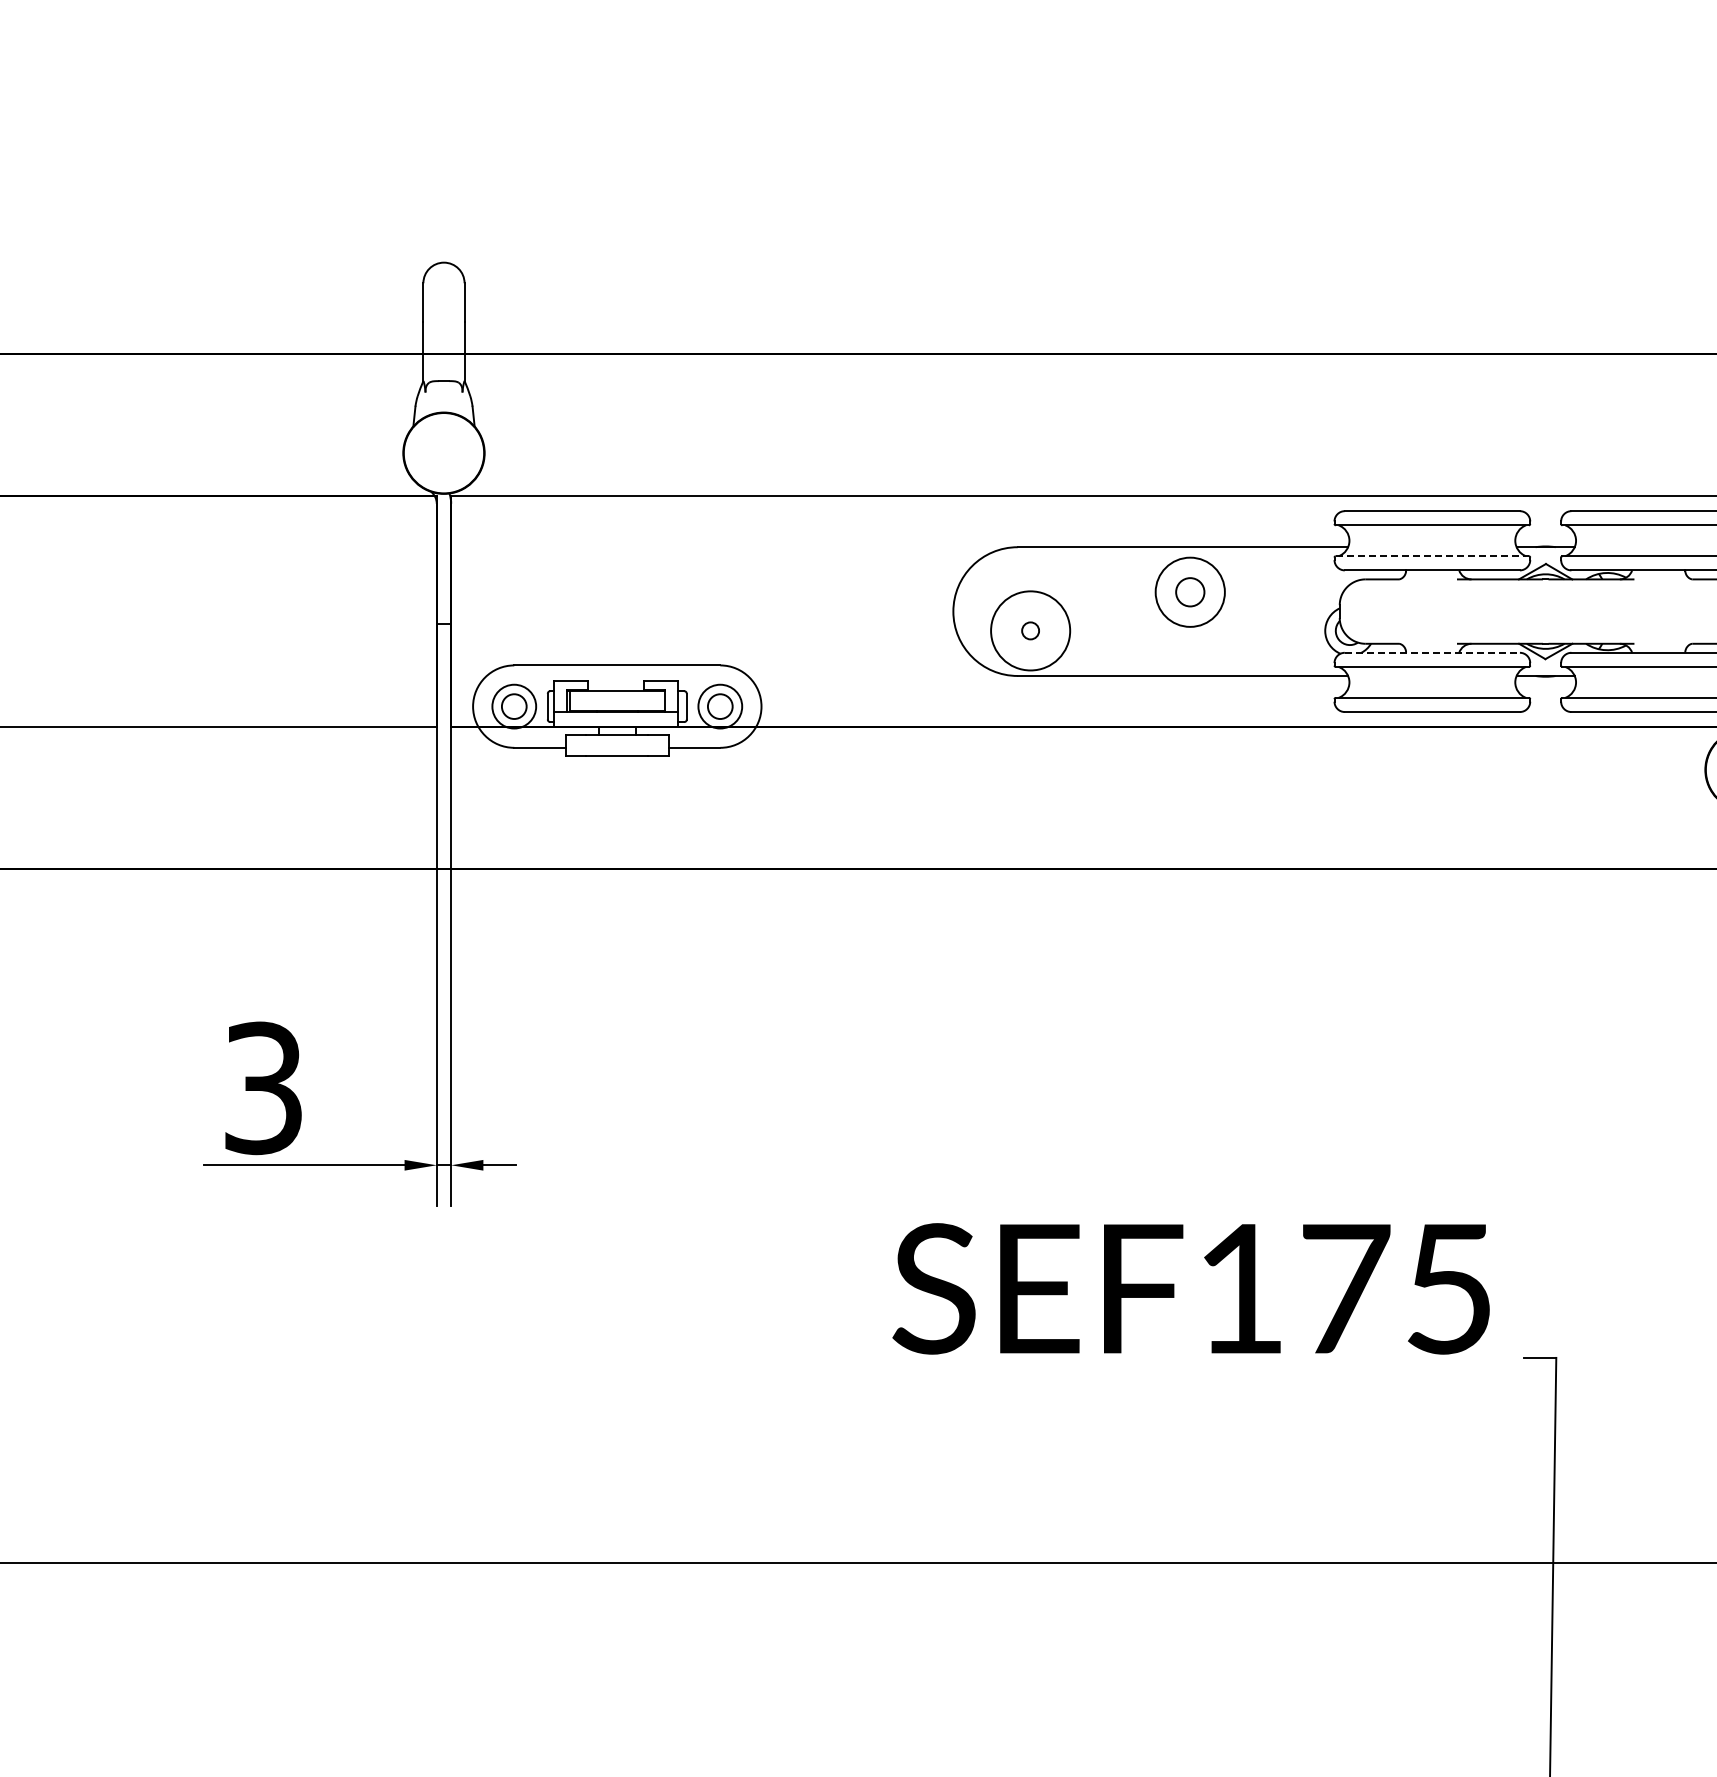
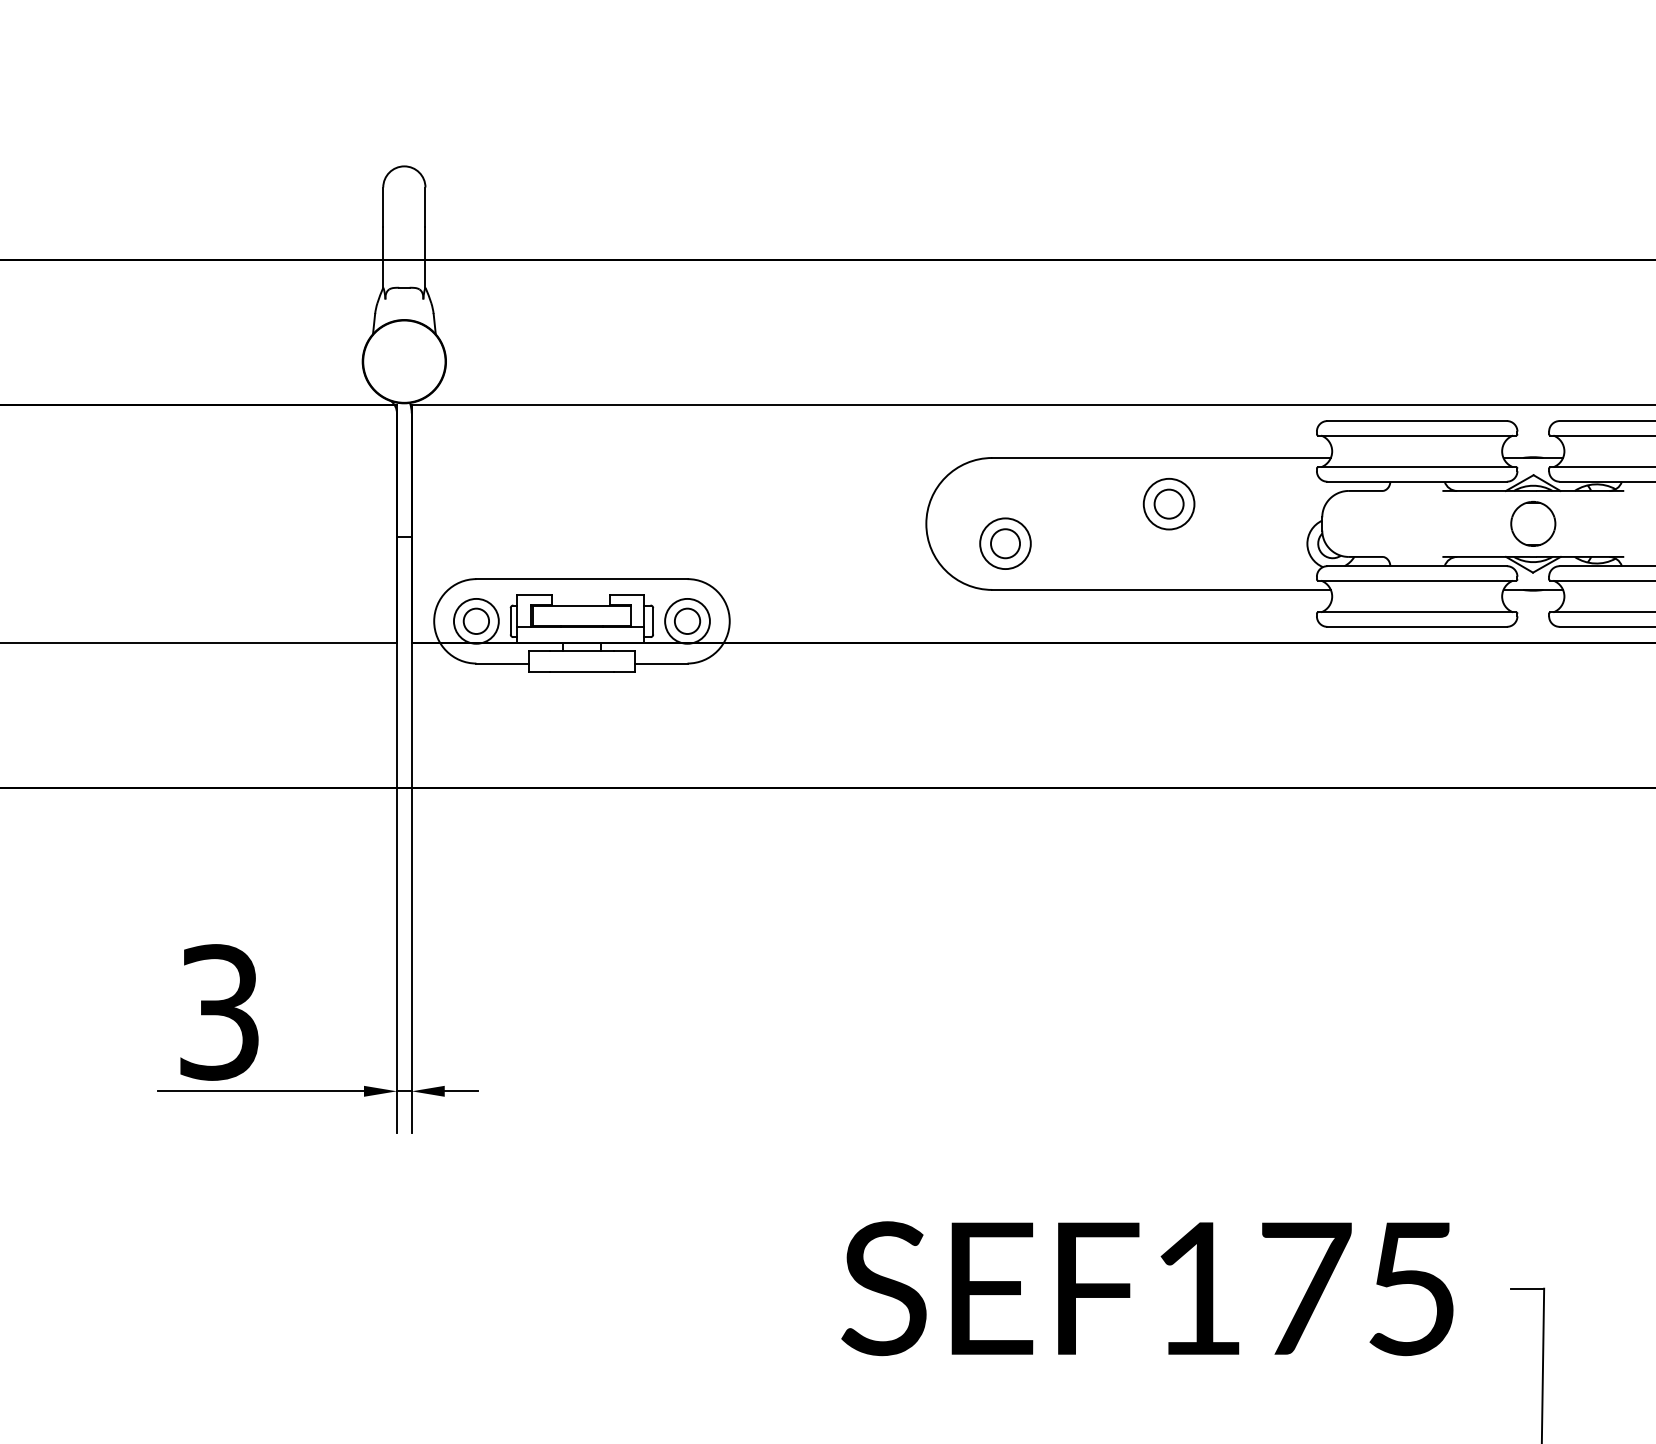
line: (1432, 556) -> (1417, 467), dashed -> solid
circle: (1190, 592) -> (1169, 504), size x0.71
part: (1545, 611) -> (1533, 523), added
circle: (1030, 630) -> (1005, 543), size x0.62
circle: (1030, 630) -> (1005, 543), size x1.67
line: (1432, 652) -> (1417, 565), dashed -> solid
text: (1190, 1288) -> (1146, 1288), moved

